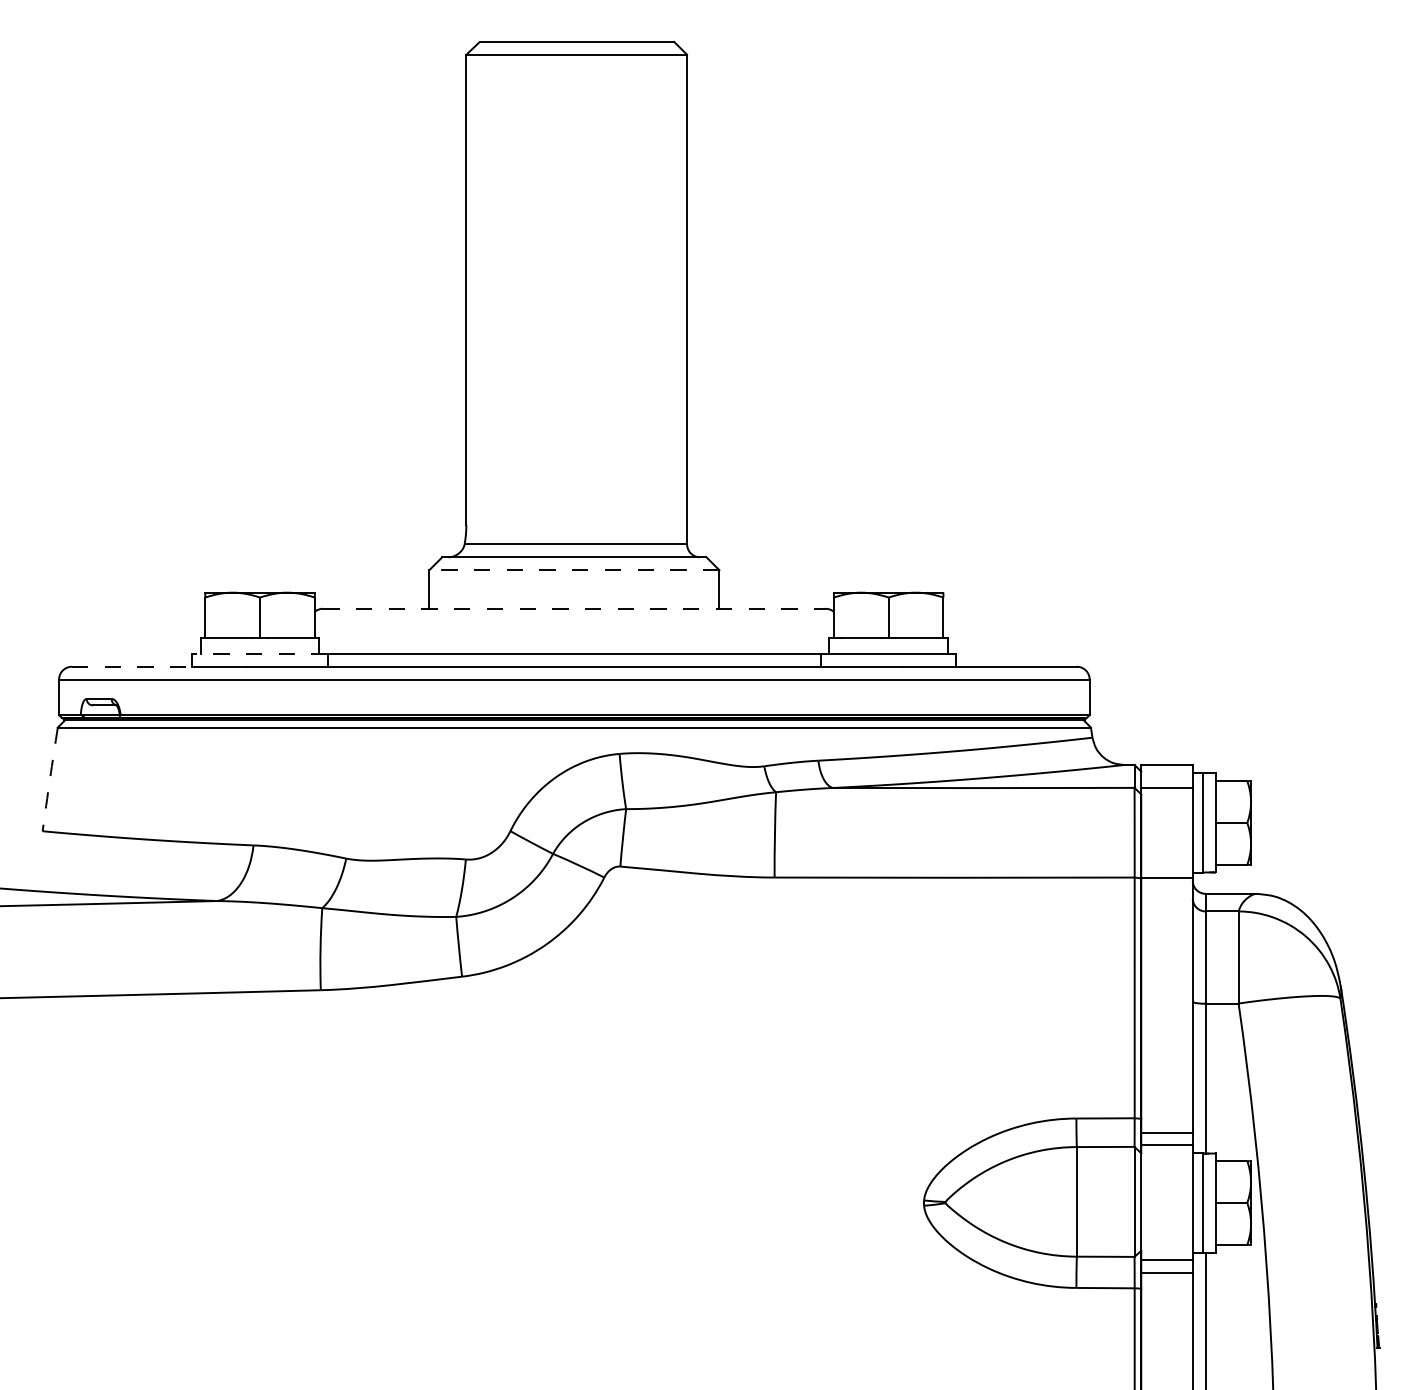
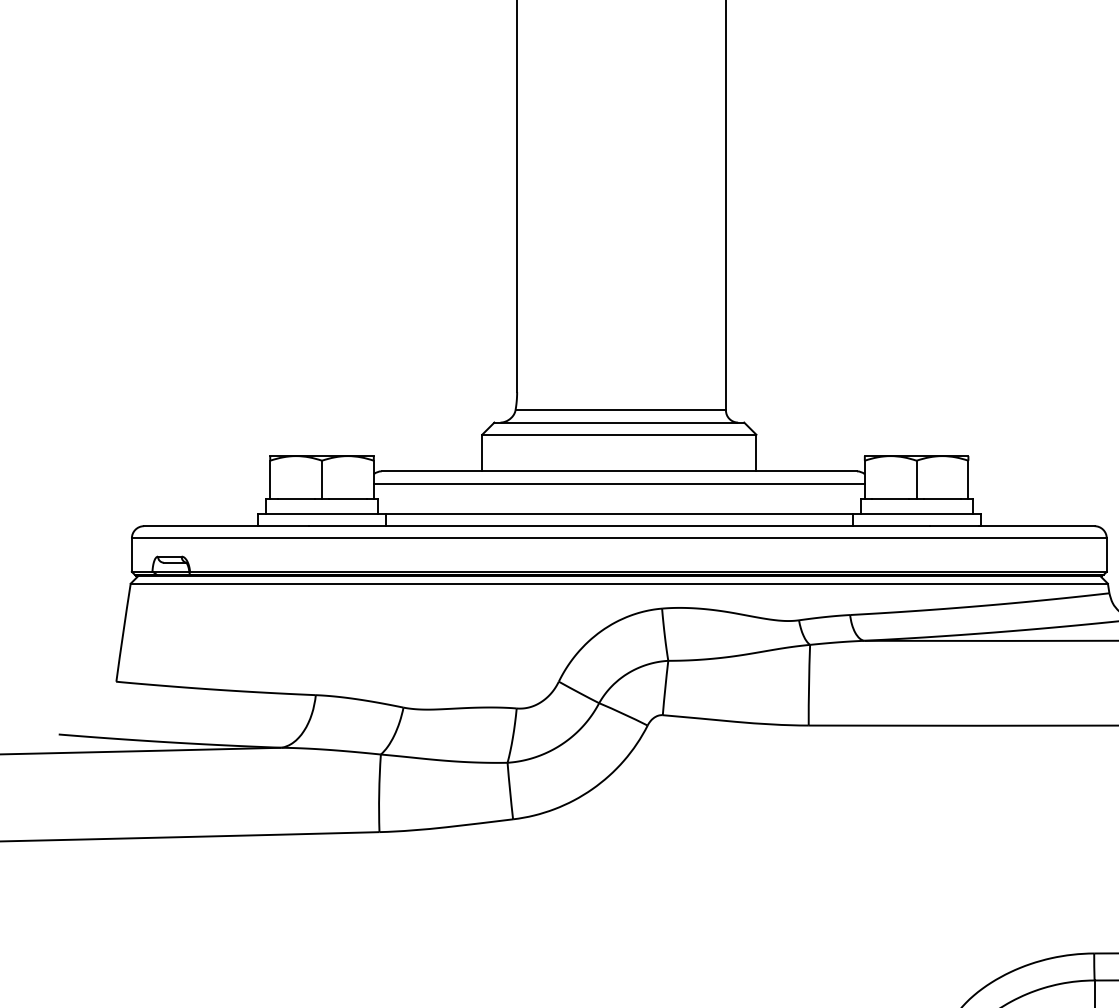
line: (574, 570) -> (619, 435), dashed -> solid
line: (574, 608) -> (619, 471), dashed -> solid
line: (573, 621) -> (618, 483), added
line: (260, 653) -> (322, 513), dashed -> solid
line: (132, 666) -> (201, 525), dashed -> solid
arc: (49, 779) -> (122, 632), dashed -> solid

